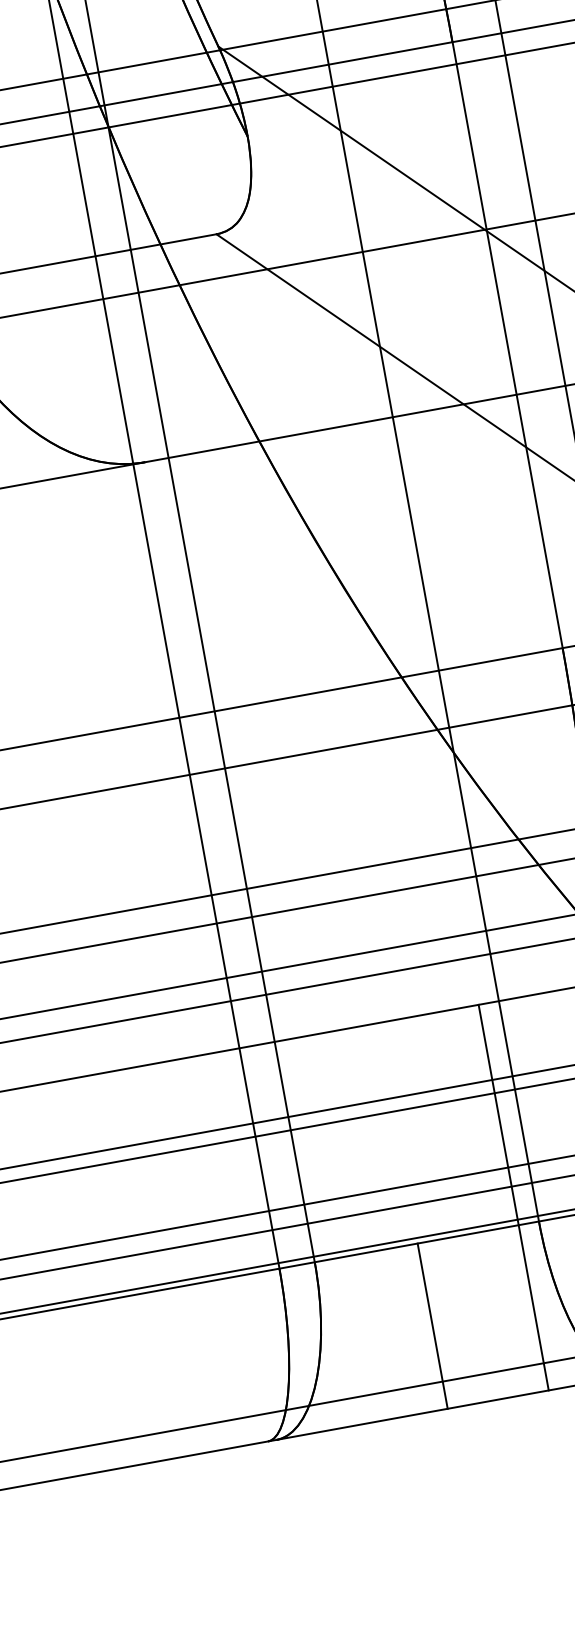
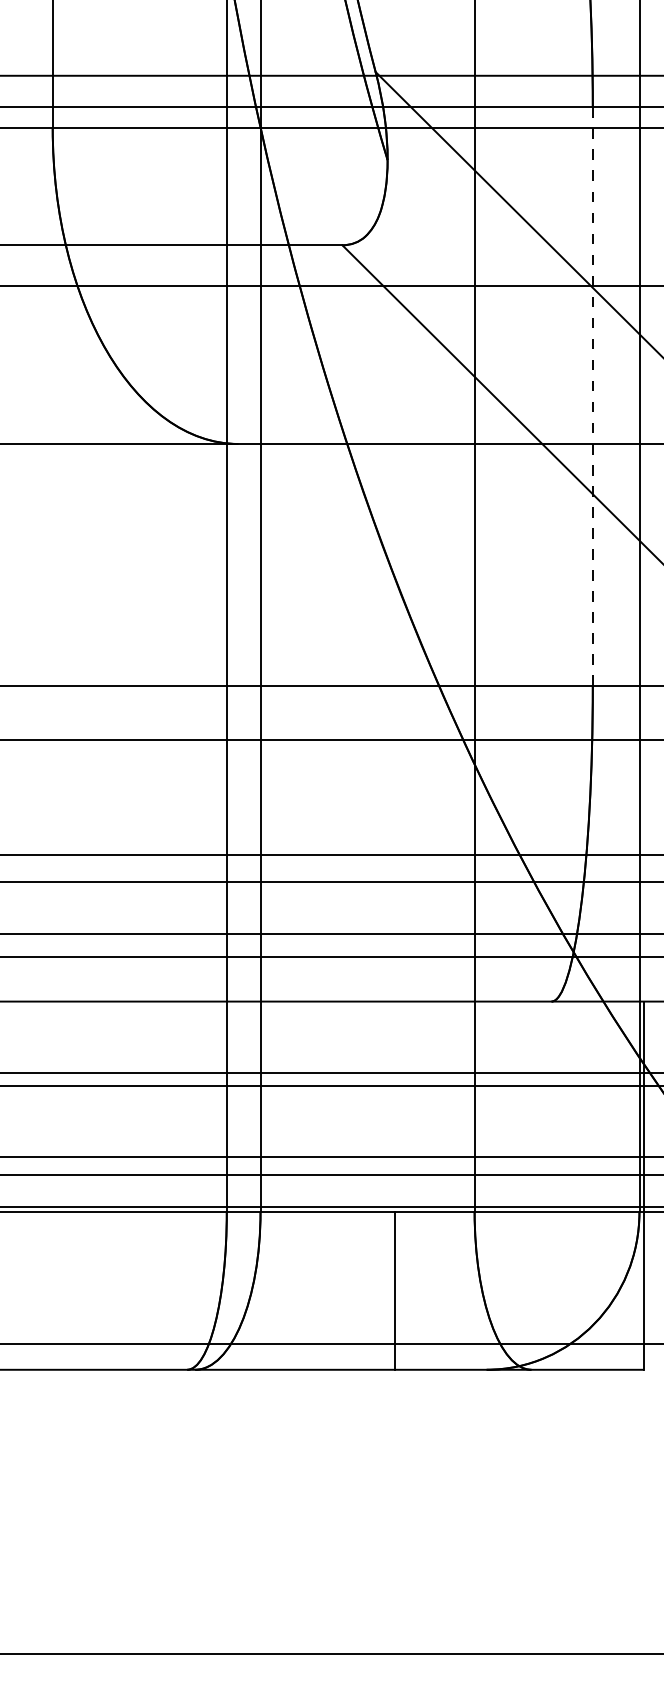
line: (507, 345) -> (592, 396), solid -> dashed
line: (513, 1197) -> (455, 1185), removed
line: (432, 1325) -> (394, 1290), moved

